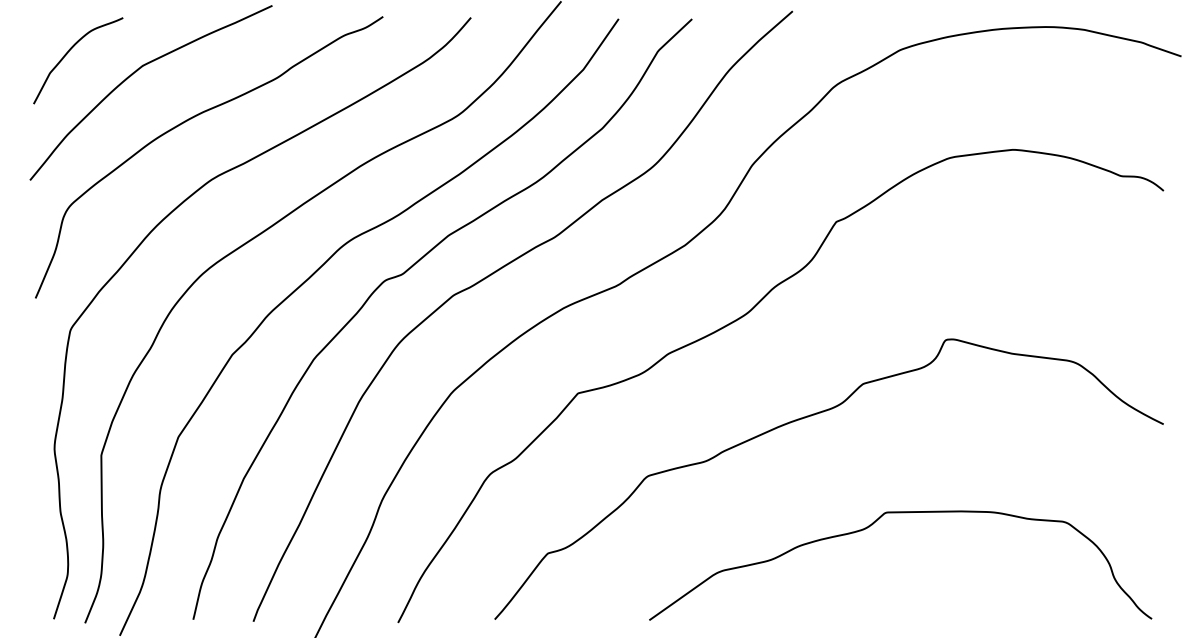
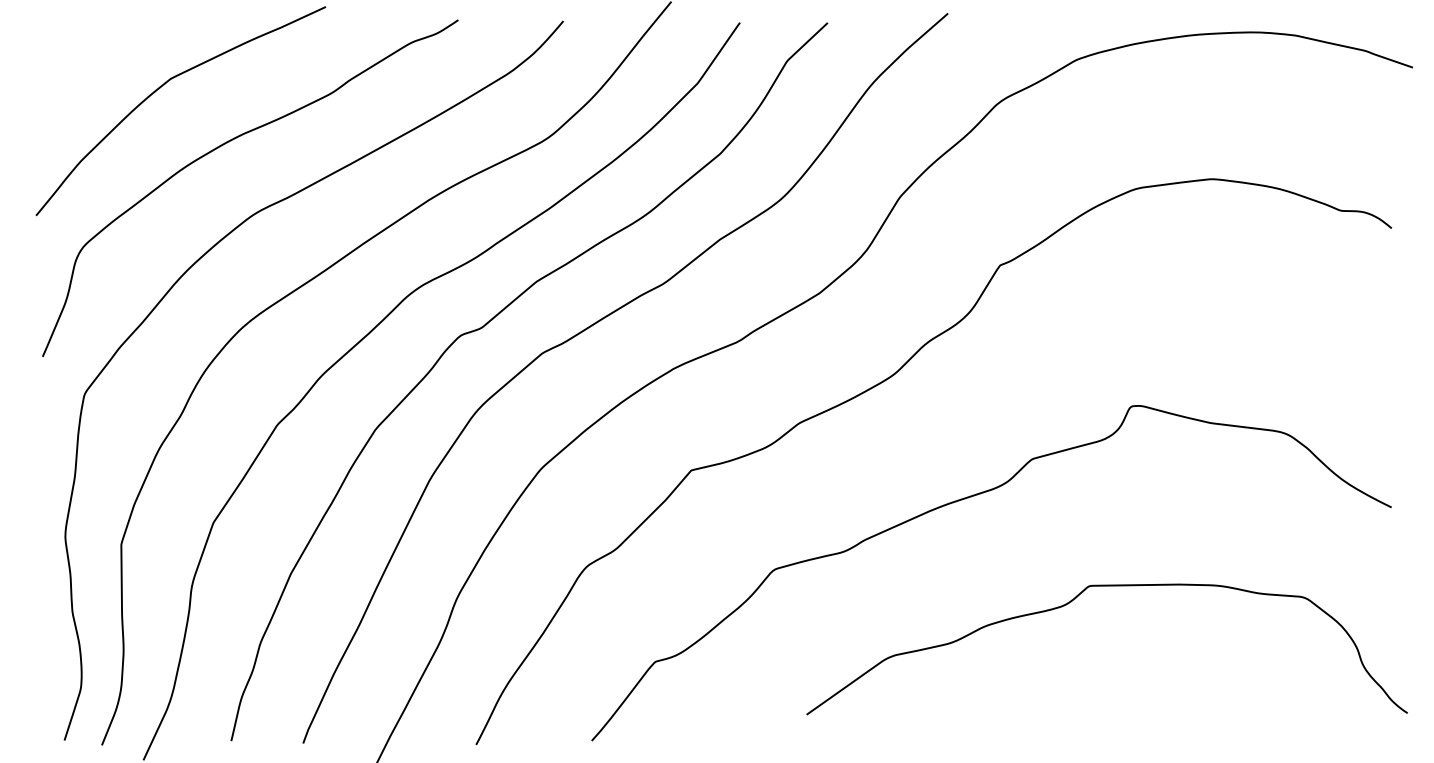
curve: (67, 54) -> (80, 65), removed
curve: (870, 526) -> (1071, 602), moved

